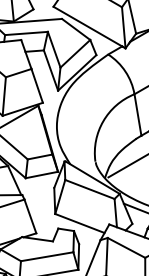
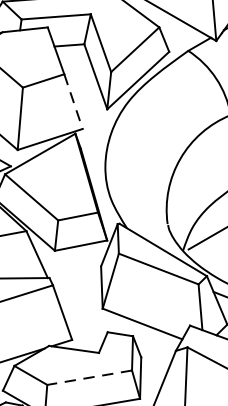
line: (37, 85) -> (73, 100), solid -> dashed
line: (47, 256) -> (90, 377), solid -> dashed

